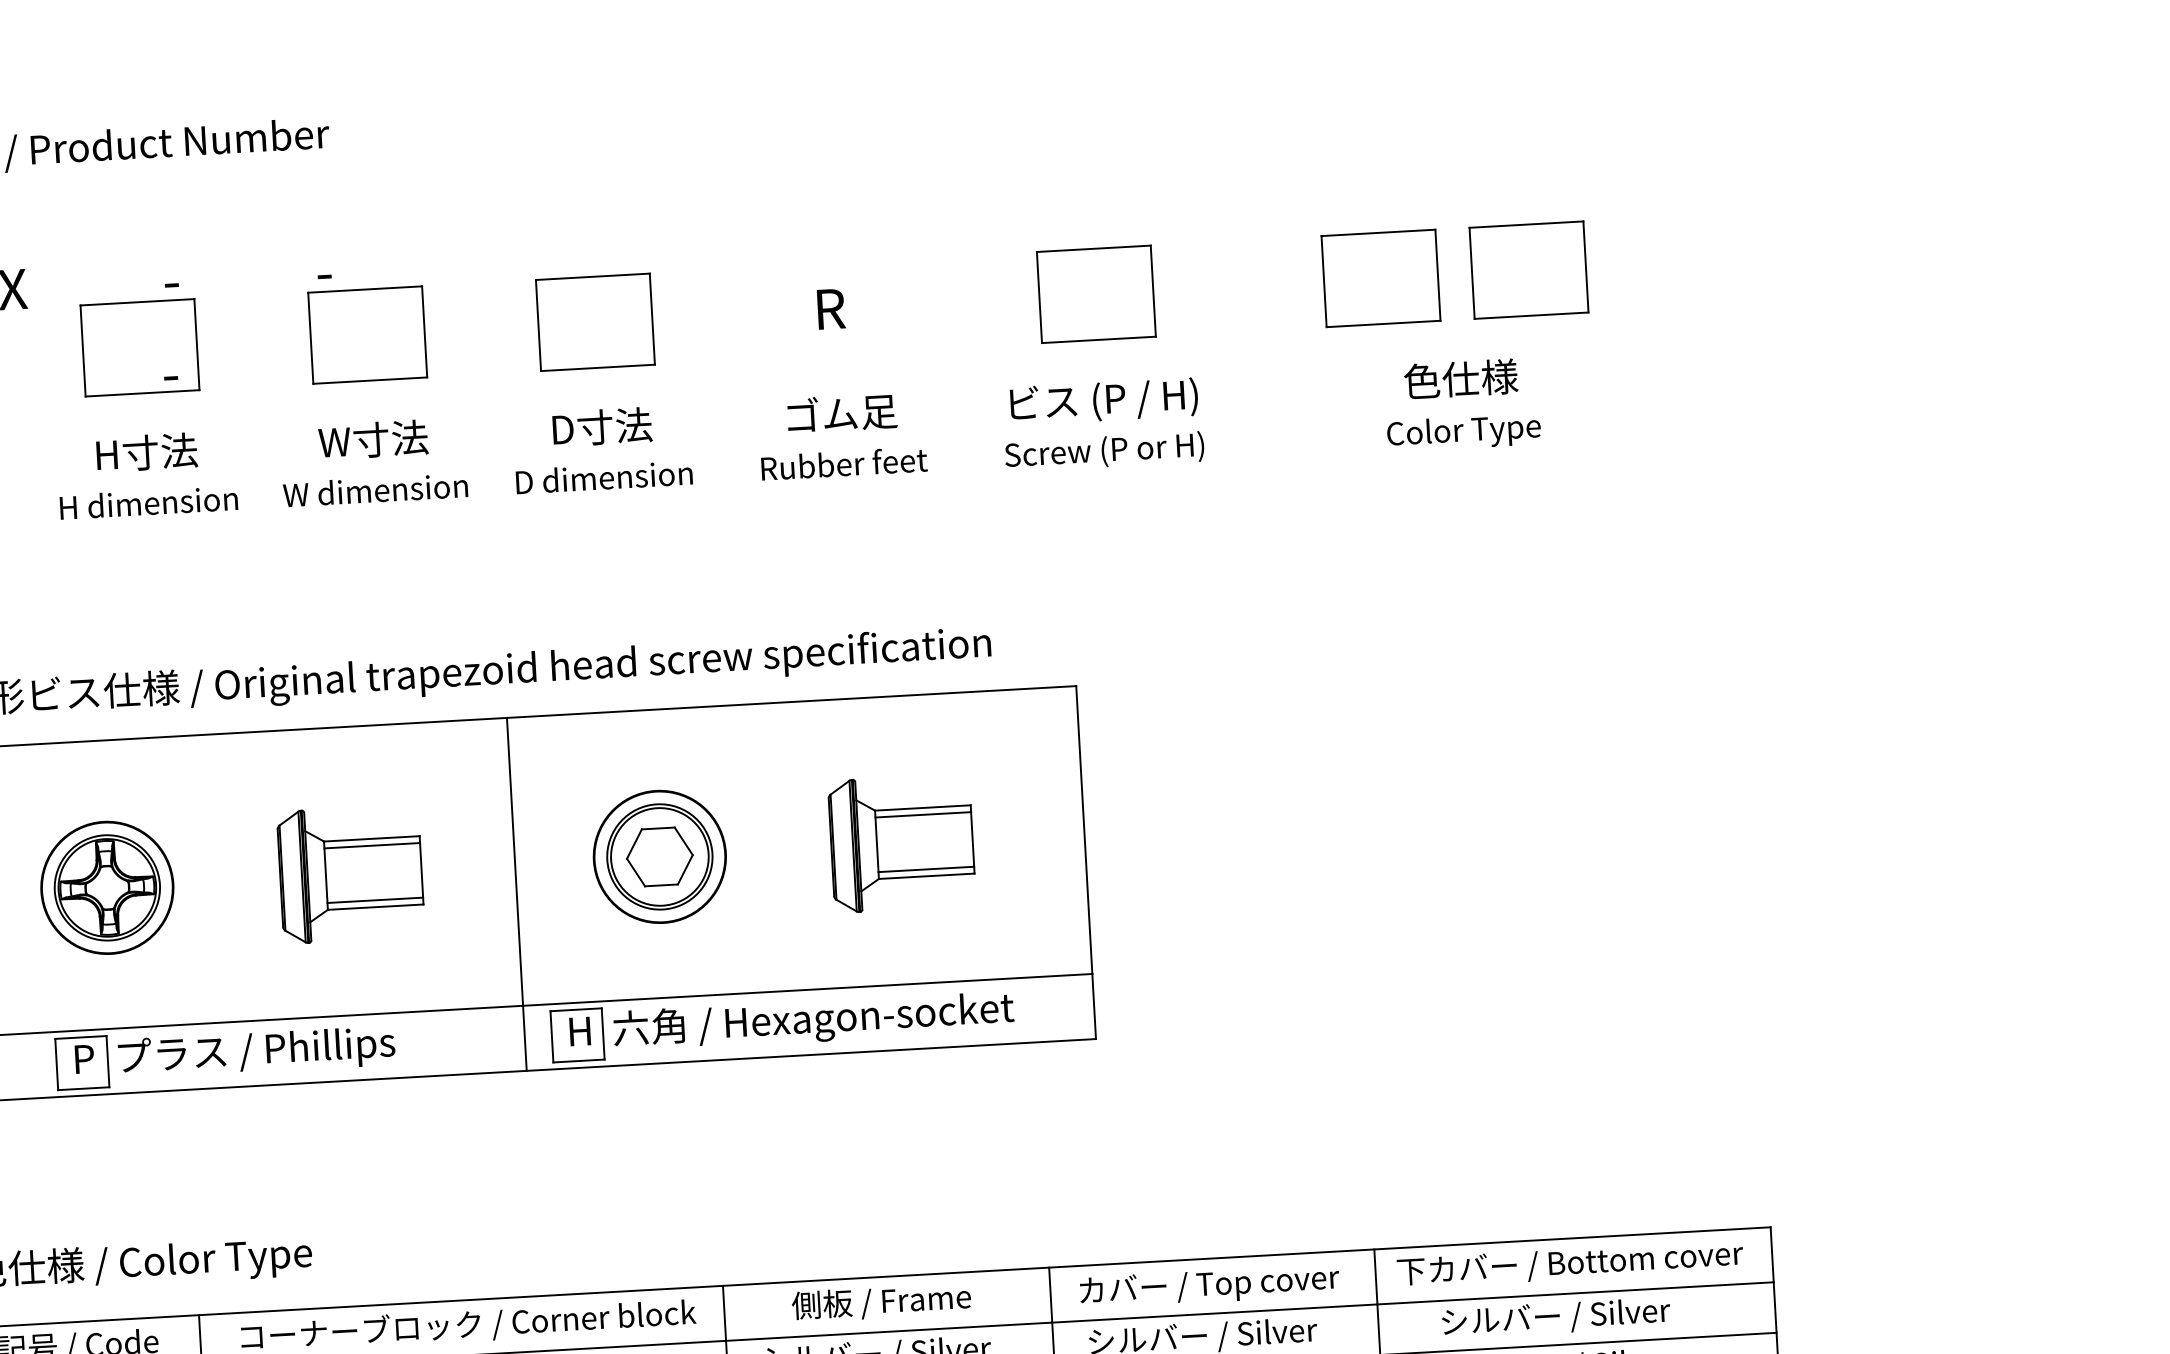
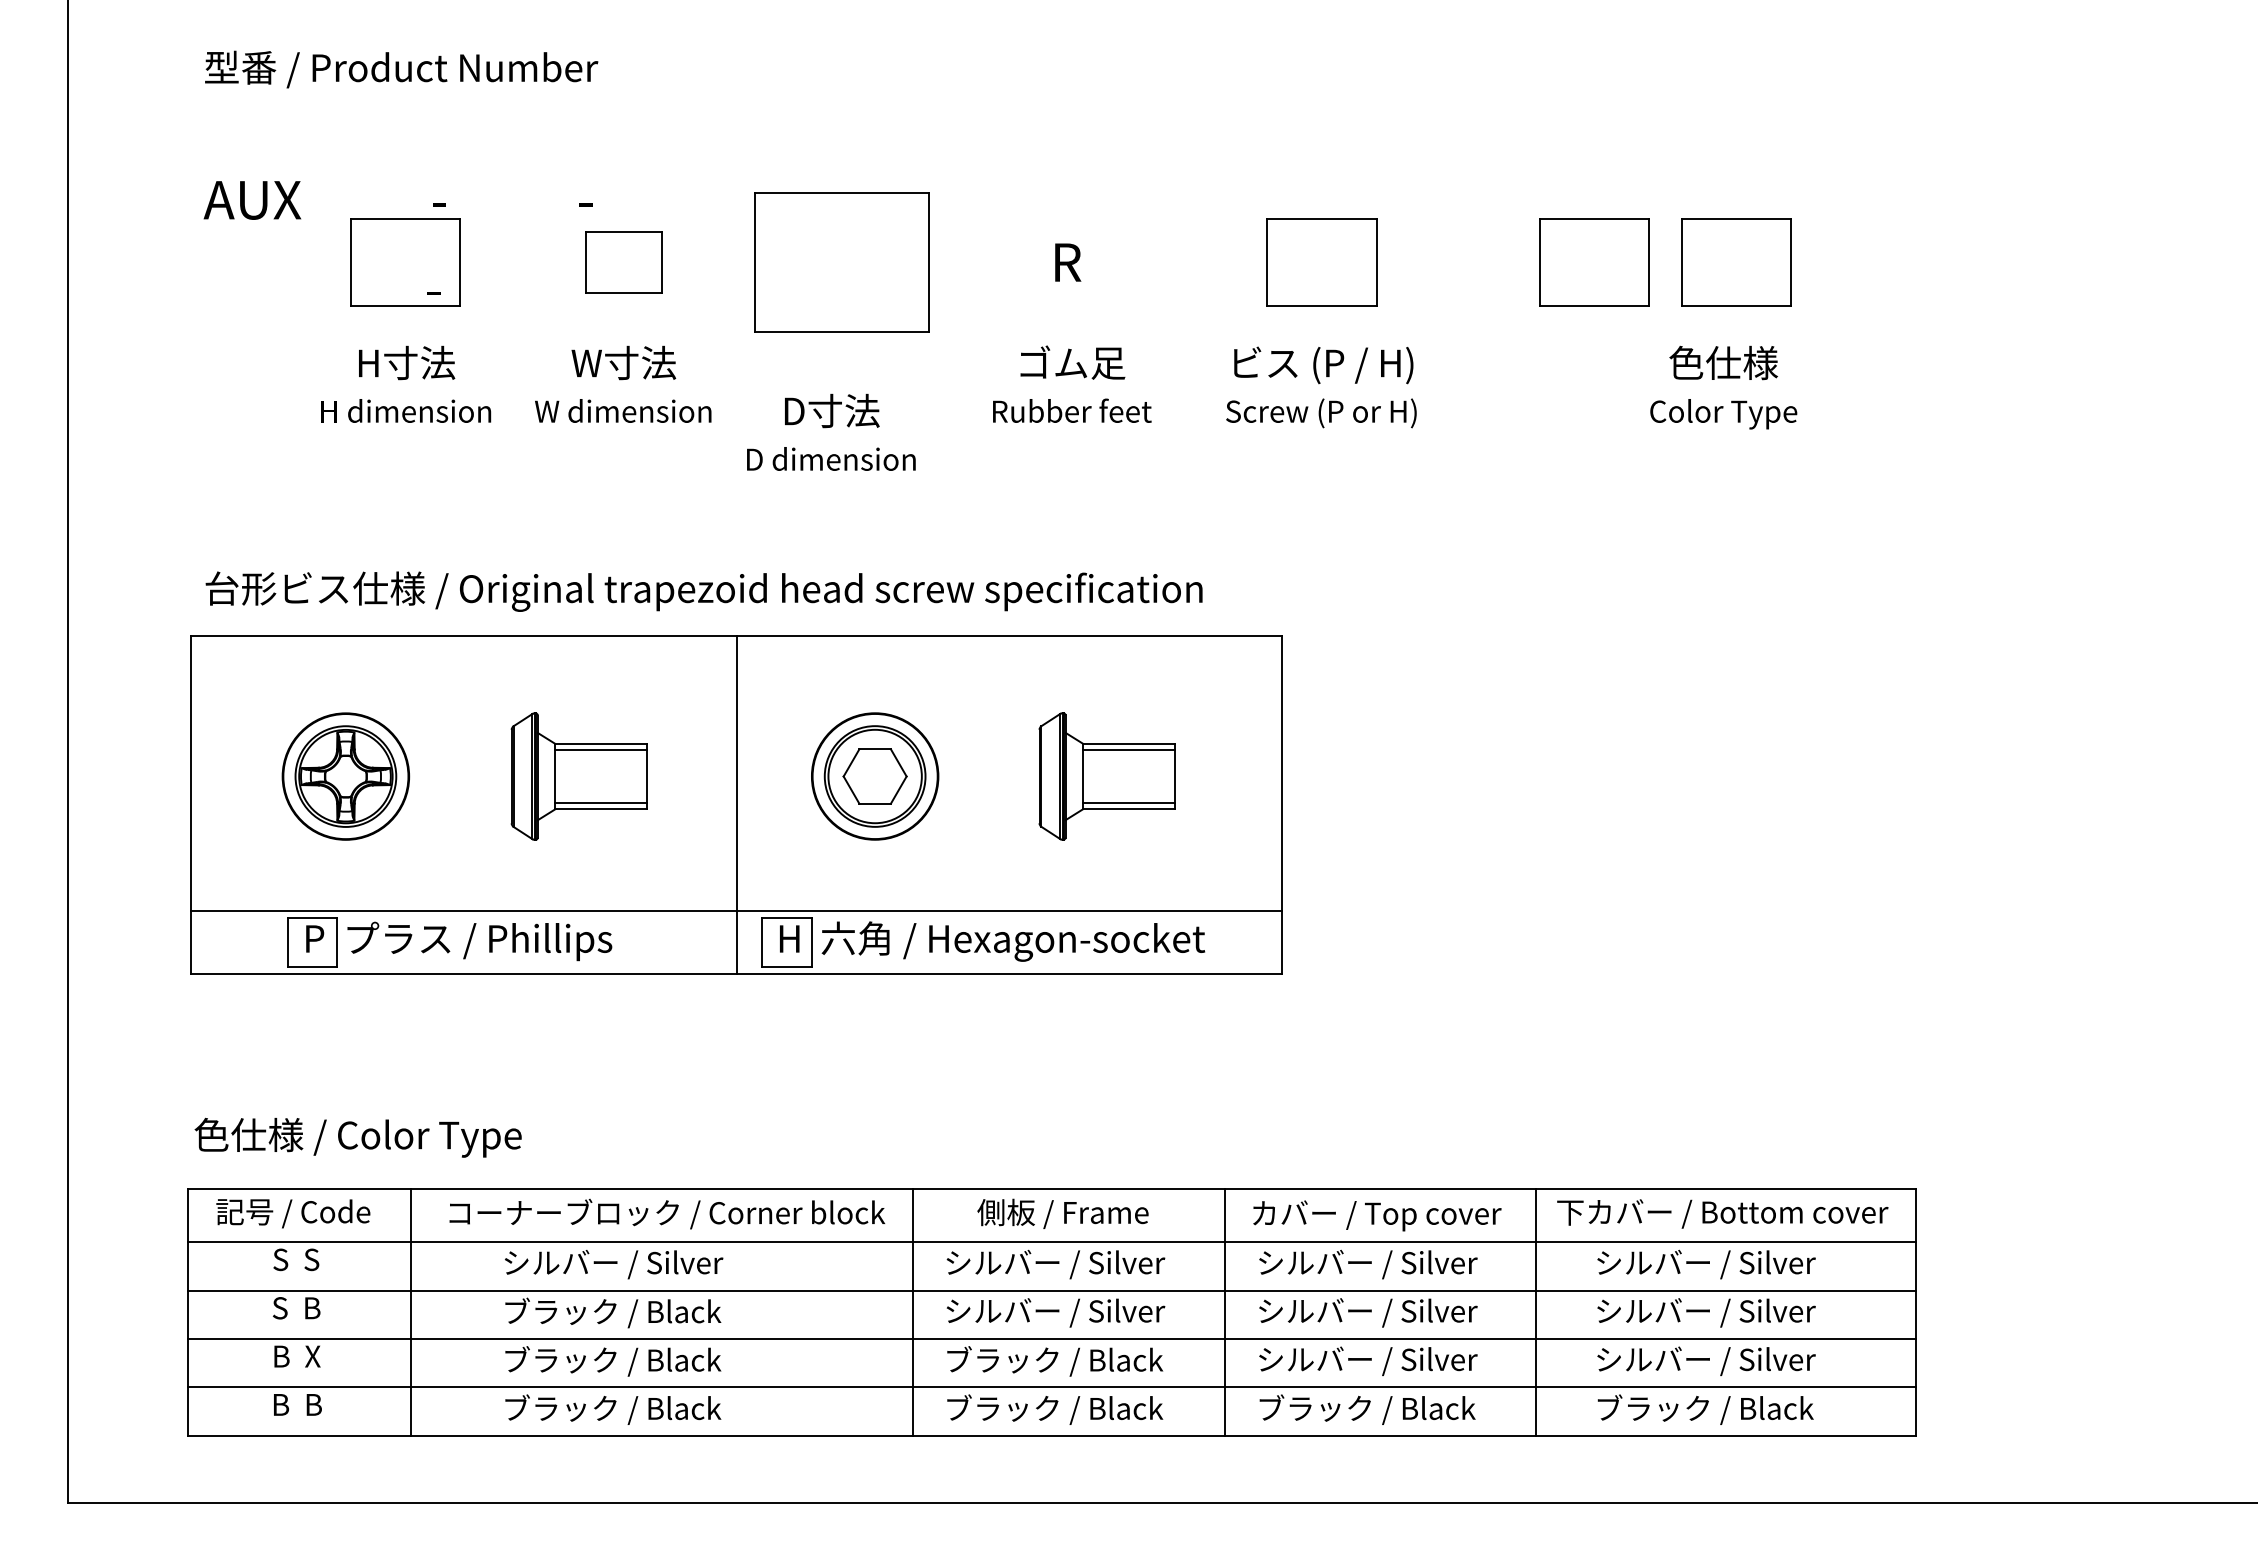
part: (595, 322) -> (842, 262), size x1.6
part: (368, 334) -> (624, 262), size x0.7
text: (1462, 404) -> (1723, 387), moved
text: (602, 448) -> (831, 431), moved

